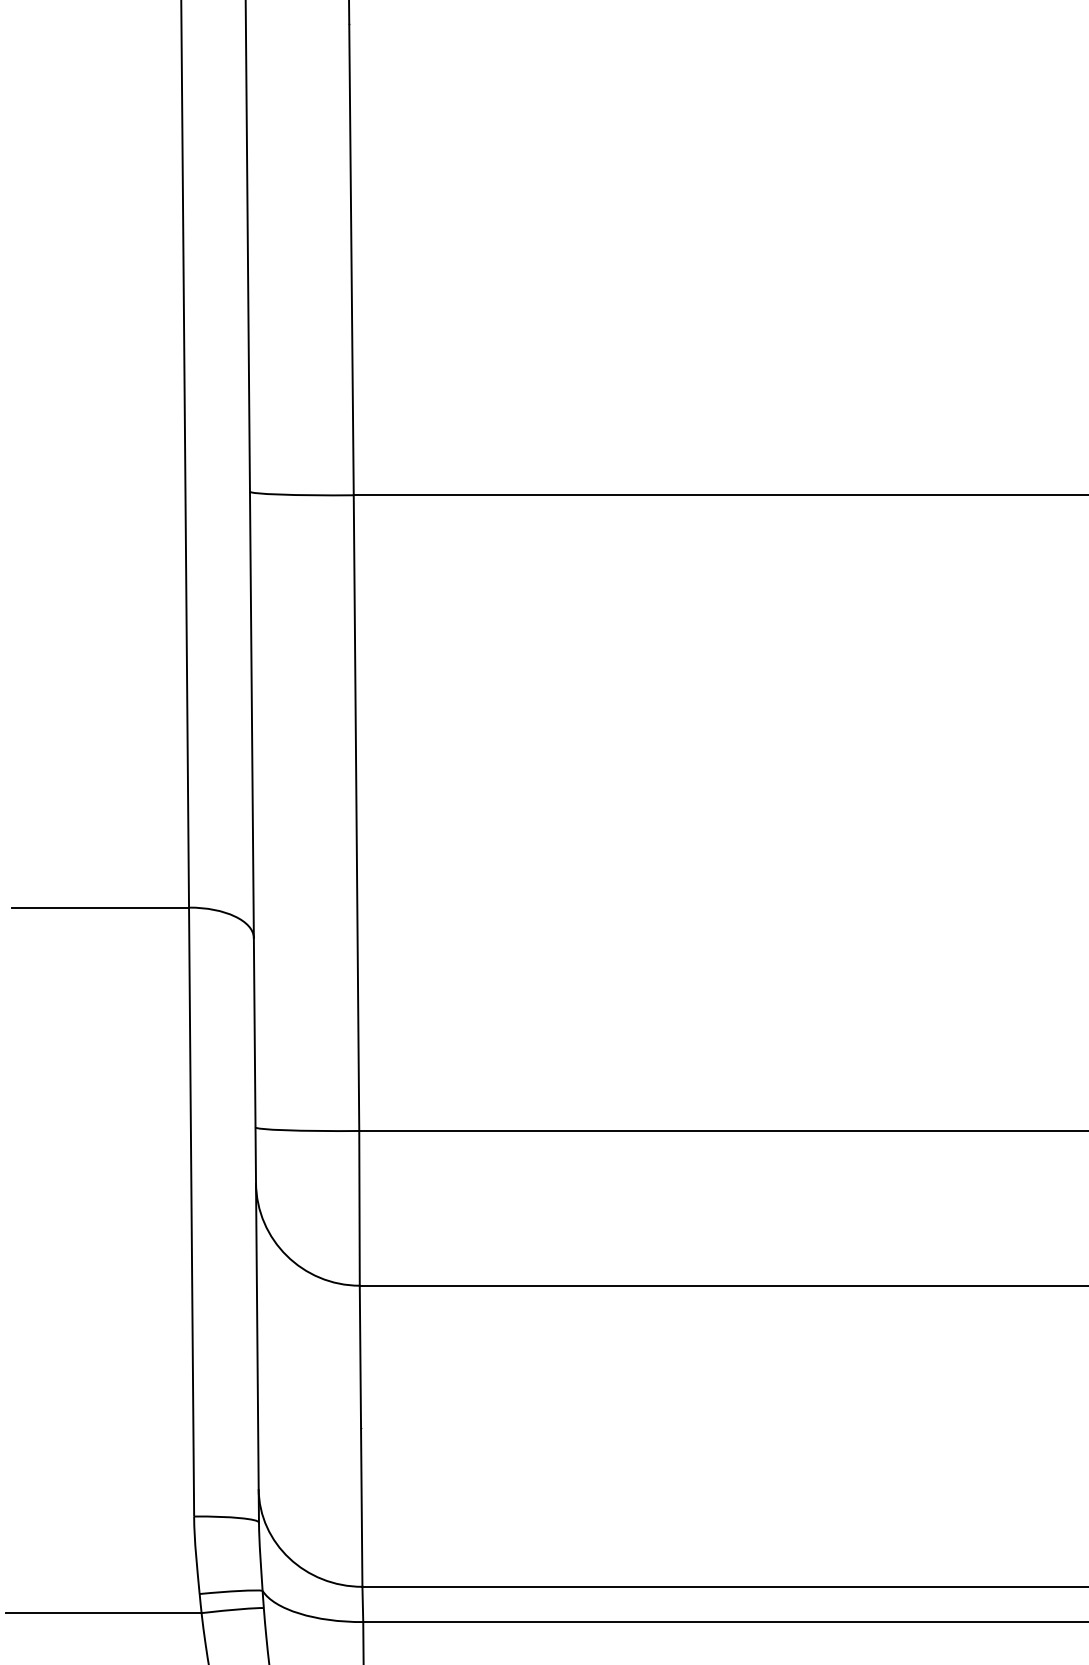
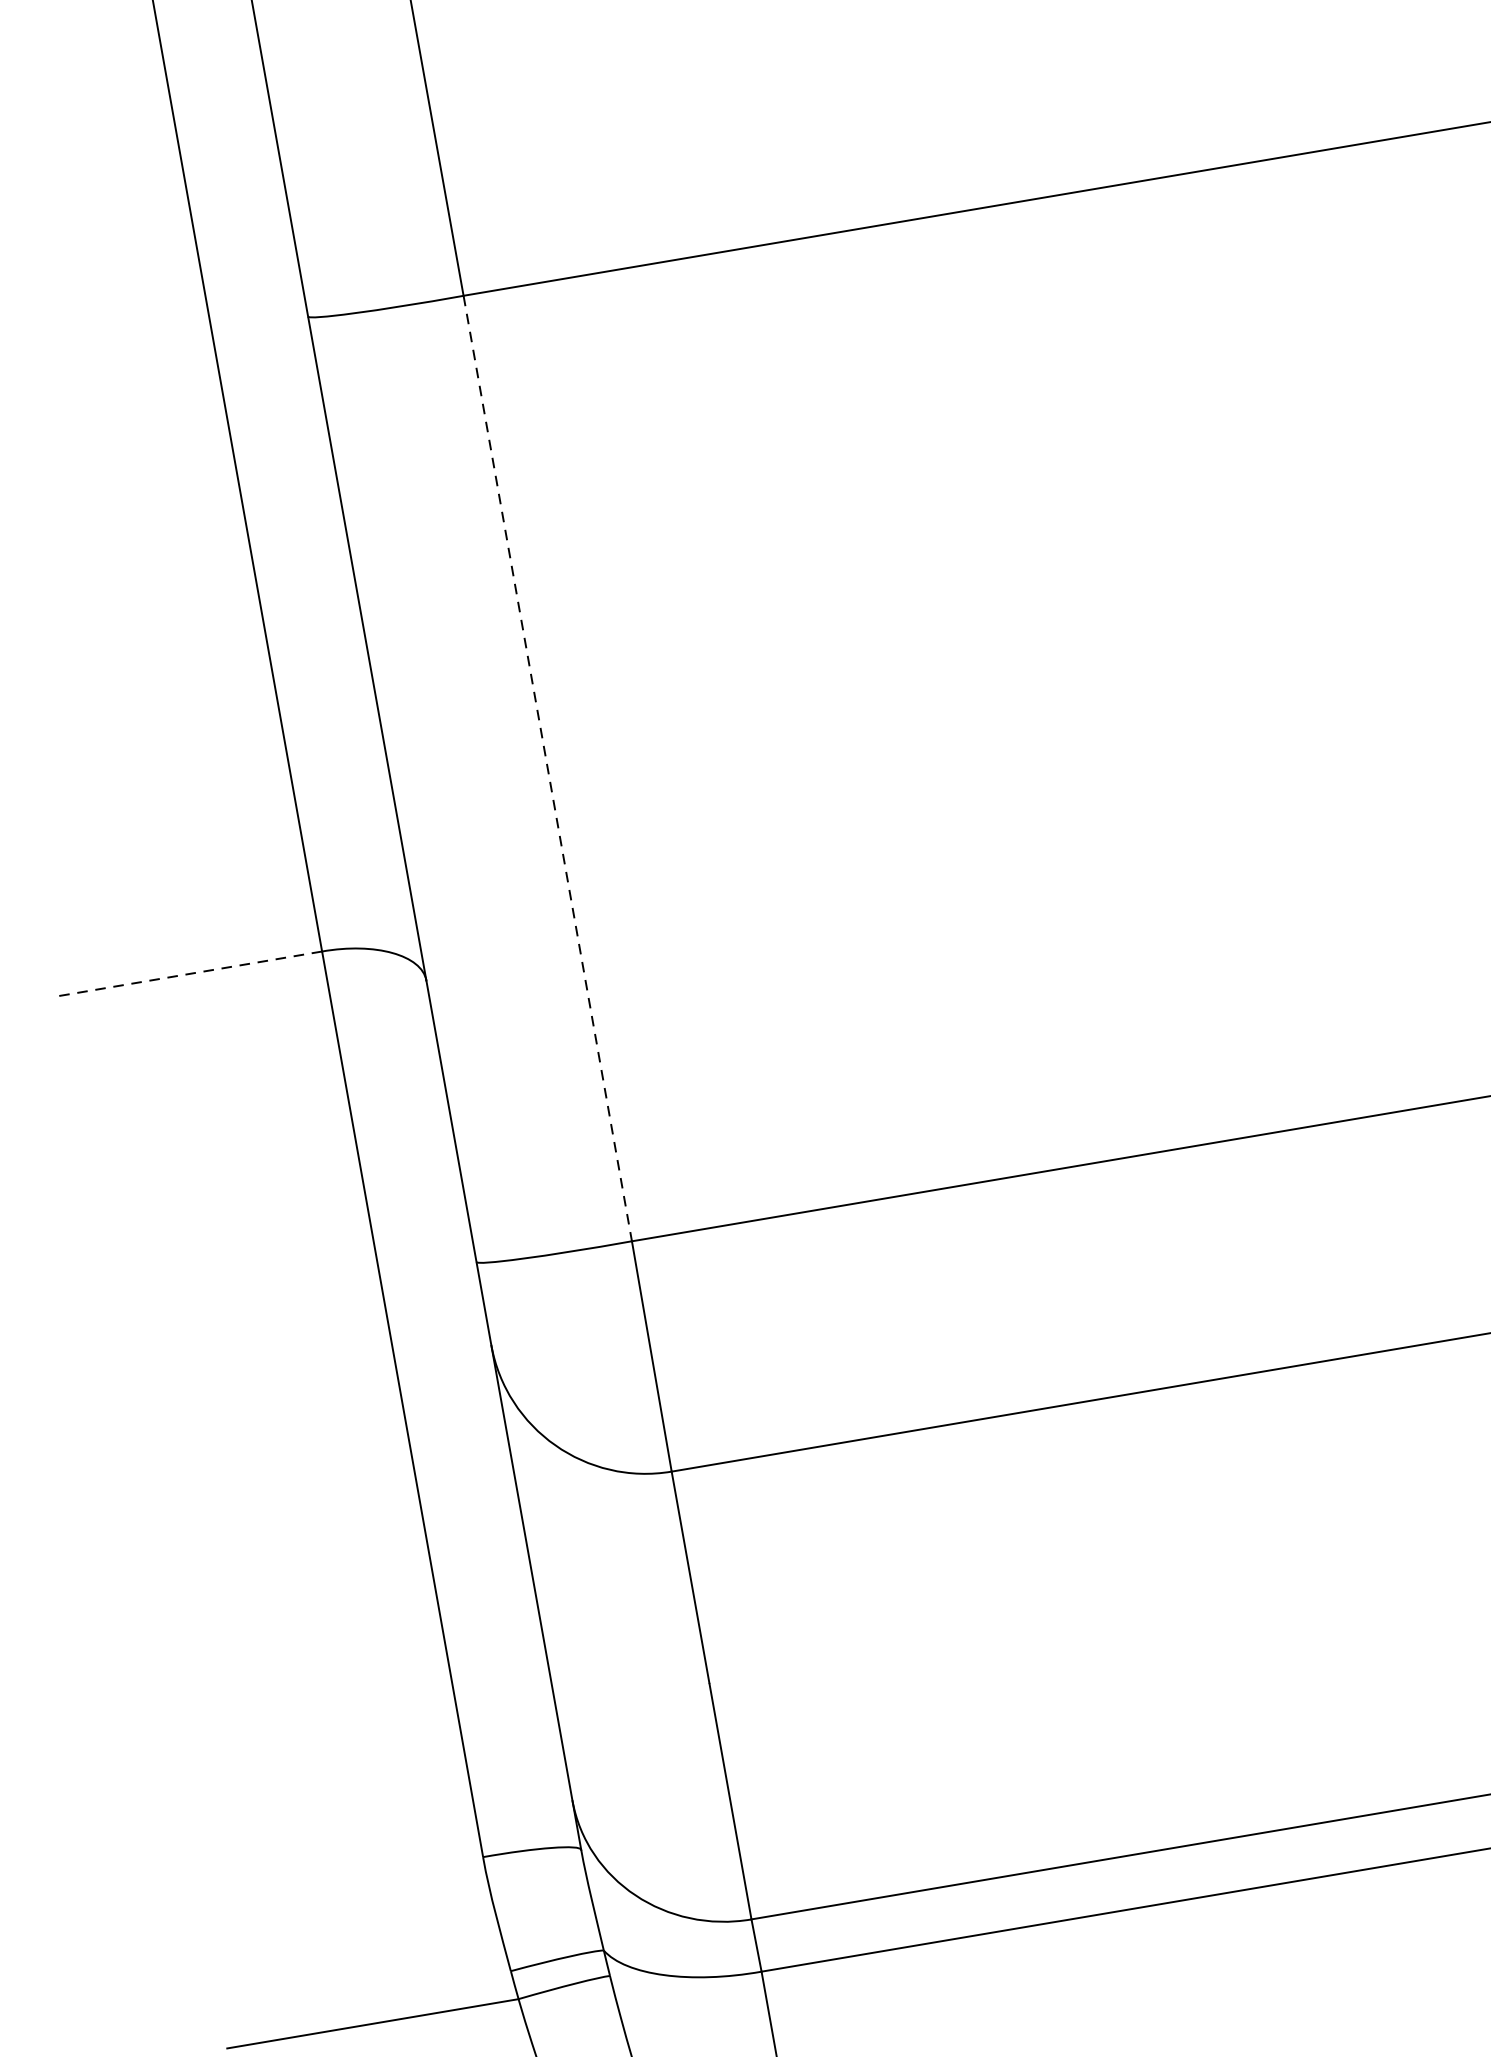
line: (356, 813) -> (547, 769), solid -> dashed
line: (100, 907) -> (190, 973), solid -> dashed

